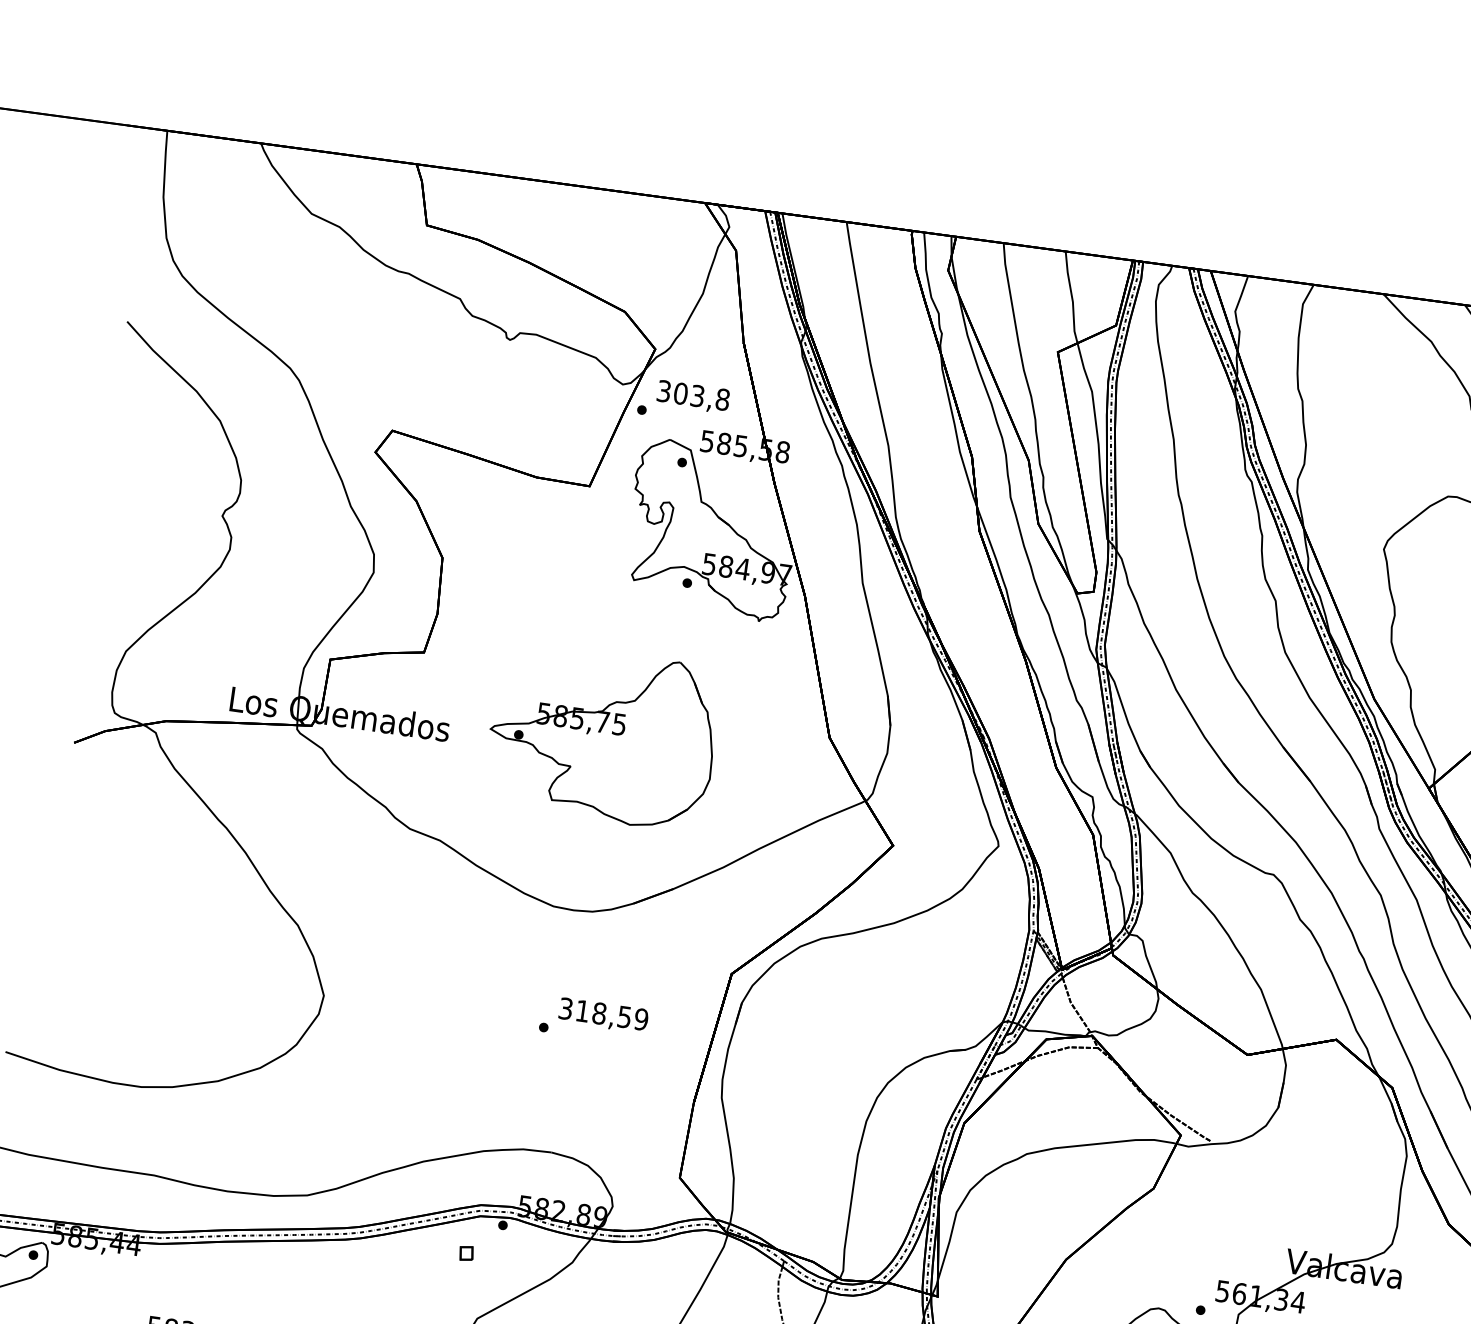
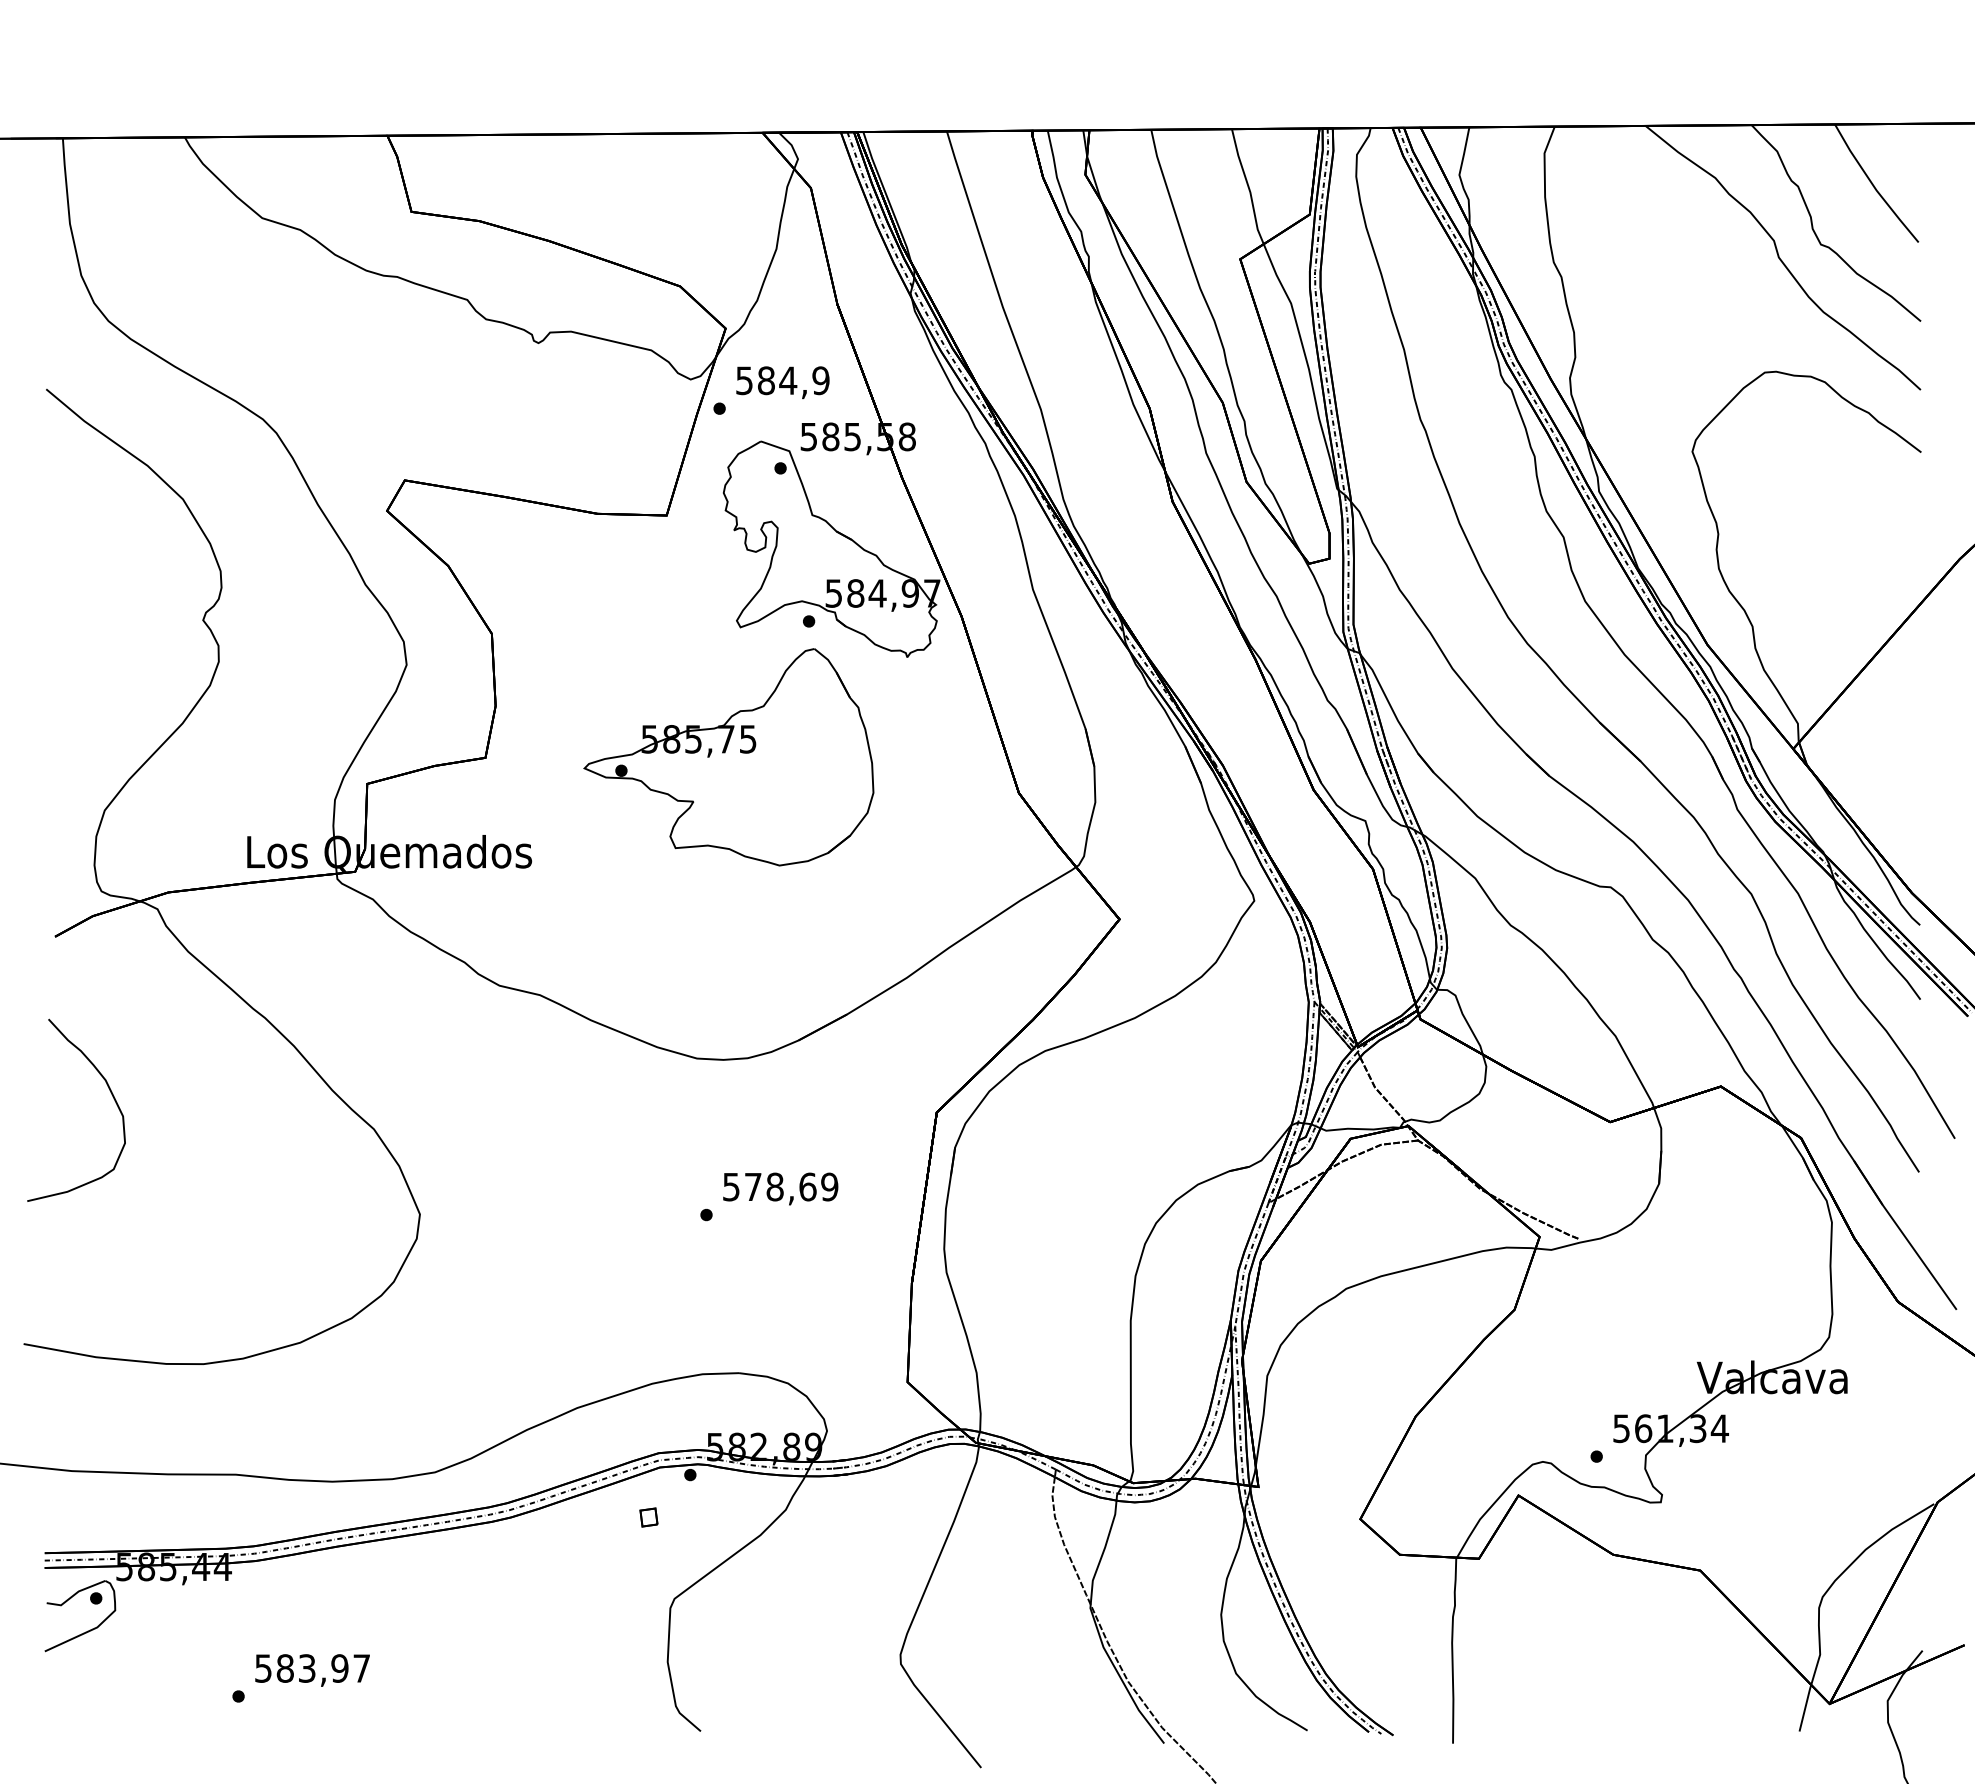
text: (694, 395) -> (783, 380), 303,8 -> 584,9
part: (602, 736) -> (728, 757), moved
curve: (99, 868) -> (110, 1092), added
text: (595, 1012) -> (769, 1186), 318,59 -> 578,69

